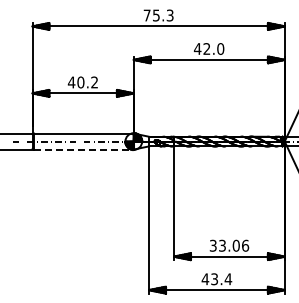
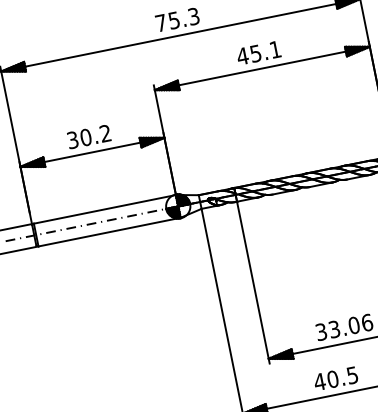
text: (213, 48) -> (265, 51), 42.0 -> 45.1
text: (71, 82) -> (72, 140), 40.2 -> 30.2
line: (83, 149) -> (108, 232), dashed -> solid
text: (221, 279) -> (342, 377), 43.4 -> 40.5

